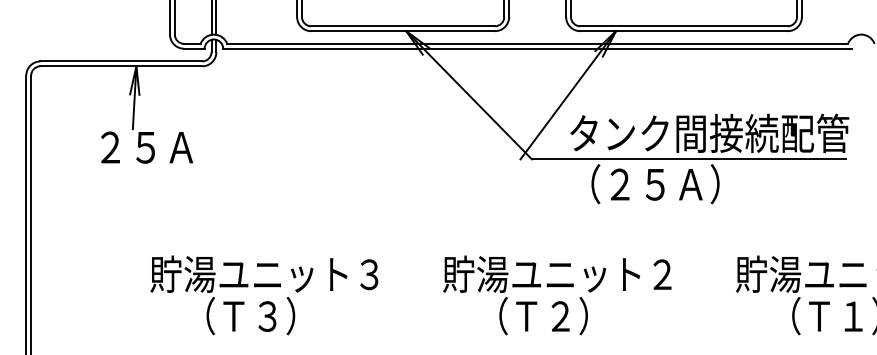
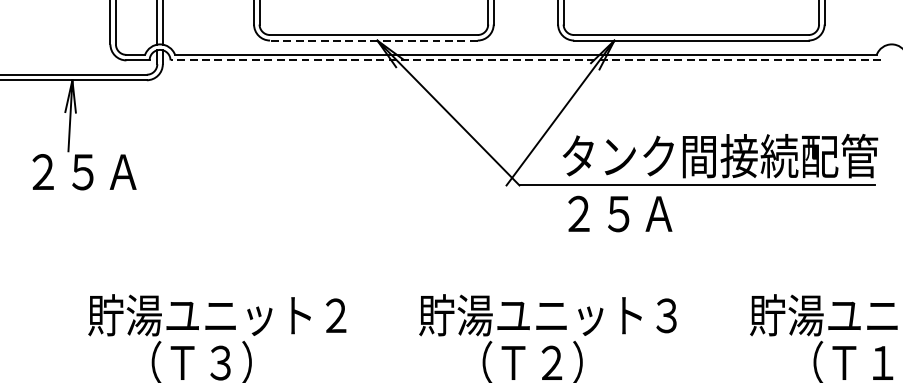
line: (403, 31) -> (374, 40), solid -> dashed
line: (537, 48) -> (525, 60), solid -> dashed
text: (647, 184) -> (650, 213), （２５Ａ） -> ２５Ａ
text: (662, 274) -> (667, 315), 貯湯ユニット２ -> 貯湯ユニット３
text: (369, 275) -> (335, 316), 貯湯ユニット３ -> 貯湯ユニット２

